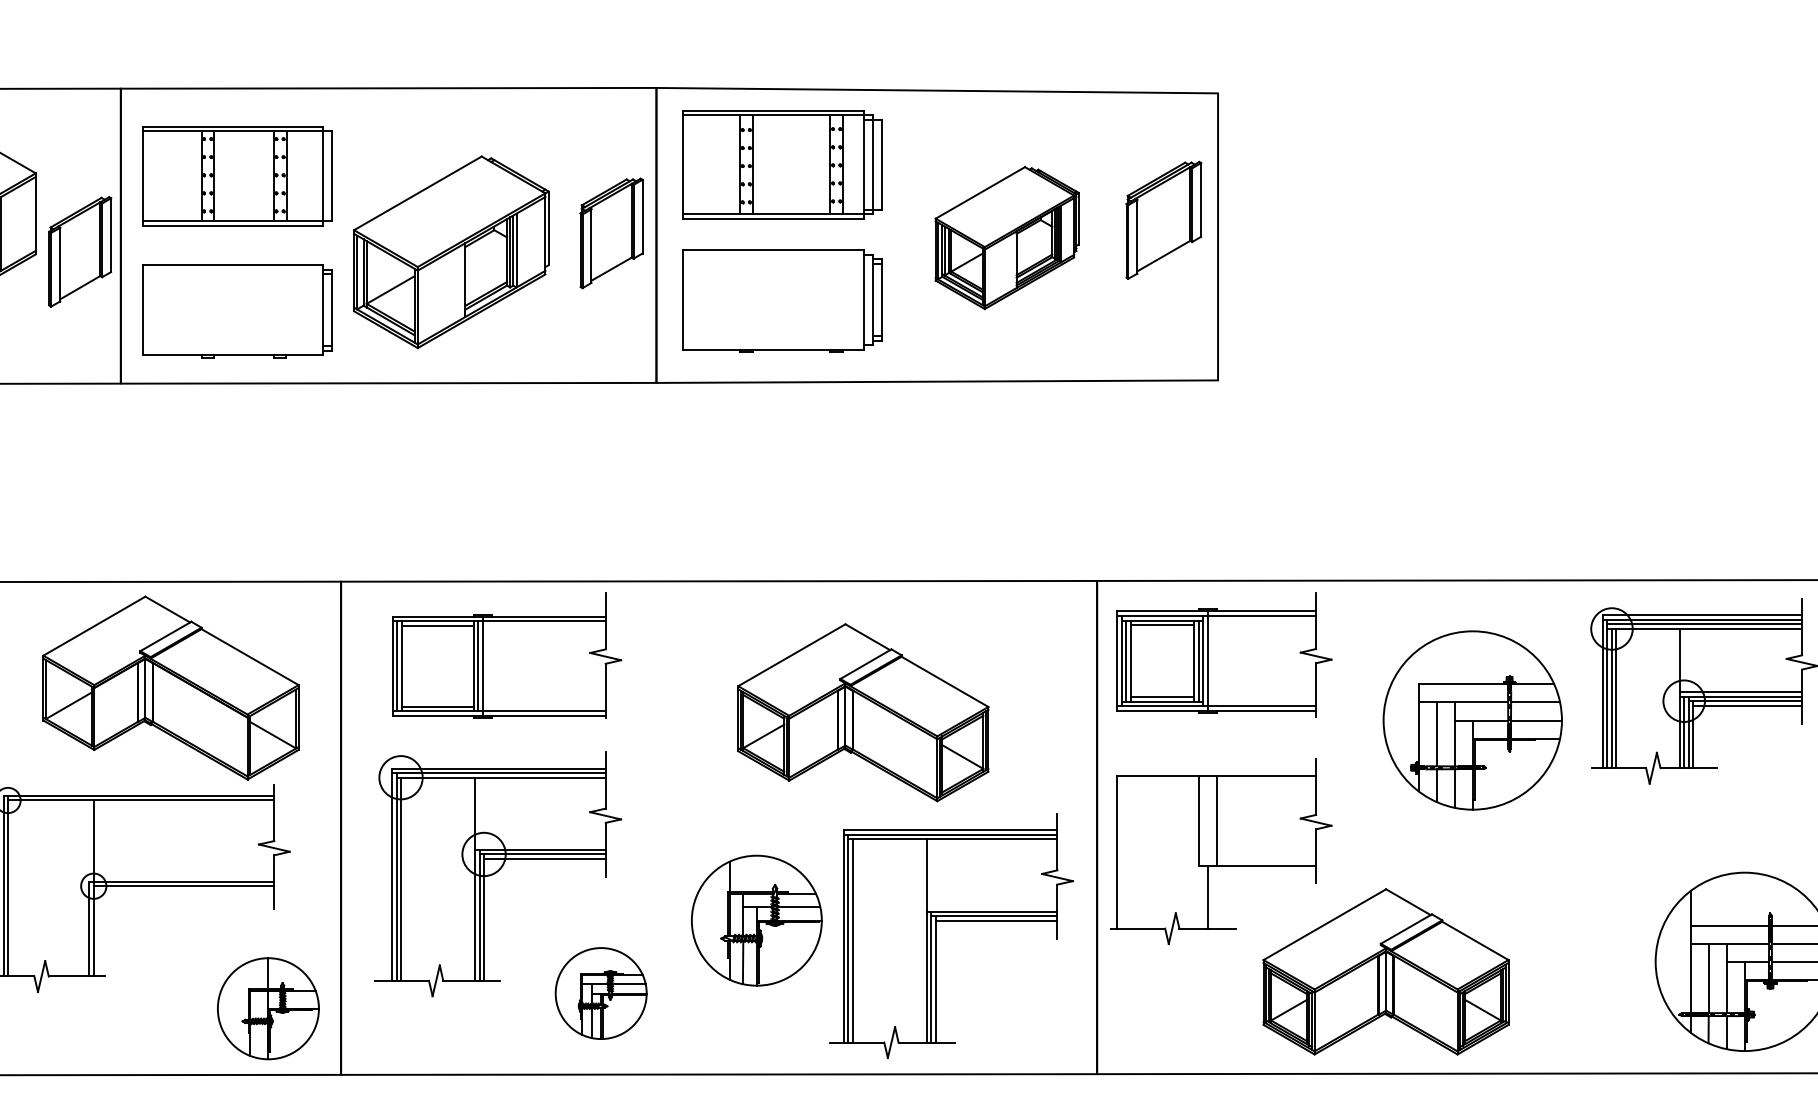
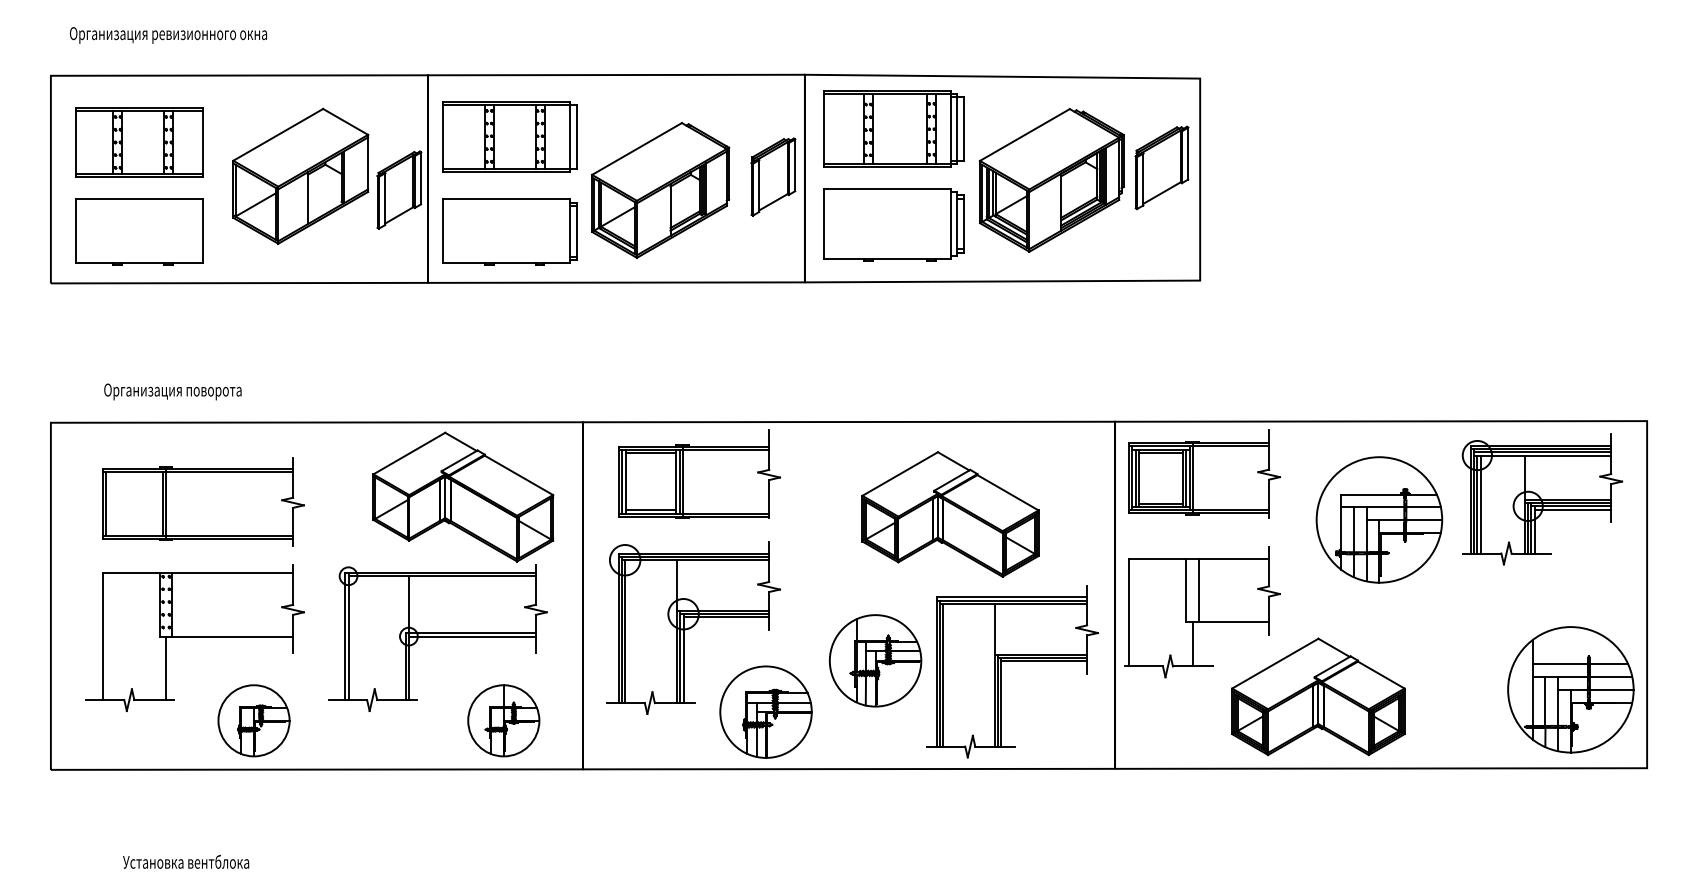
part: (1006, 238) -> (1051, 180), size x1.43
part: (600, 992) -> (765, 711), size x1.43
part: (267, 1008) -> (503, 720), moved

